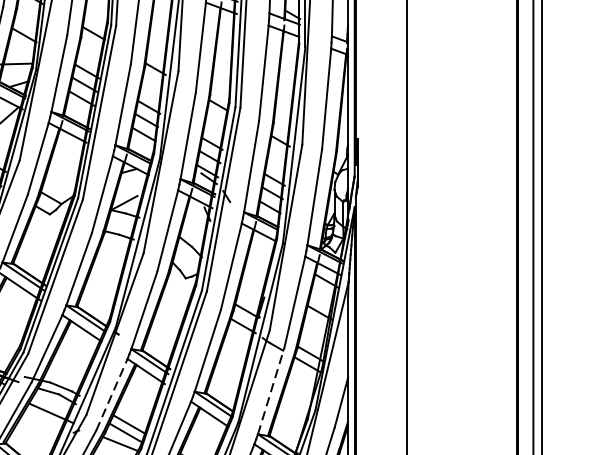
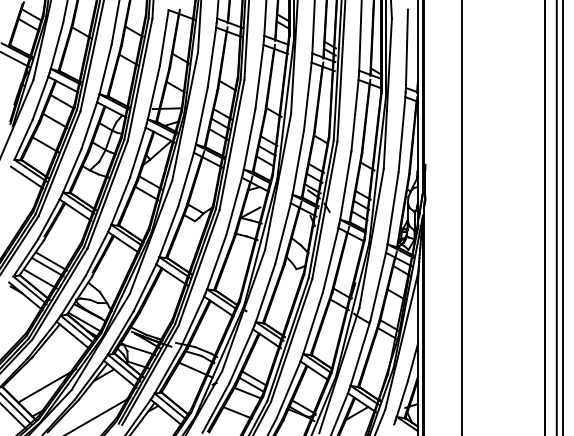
line: (271, 391) -> (360, 353), dashed -> solid
line: (112, 393) -> (241, 355), dashed -> solid

